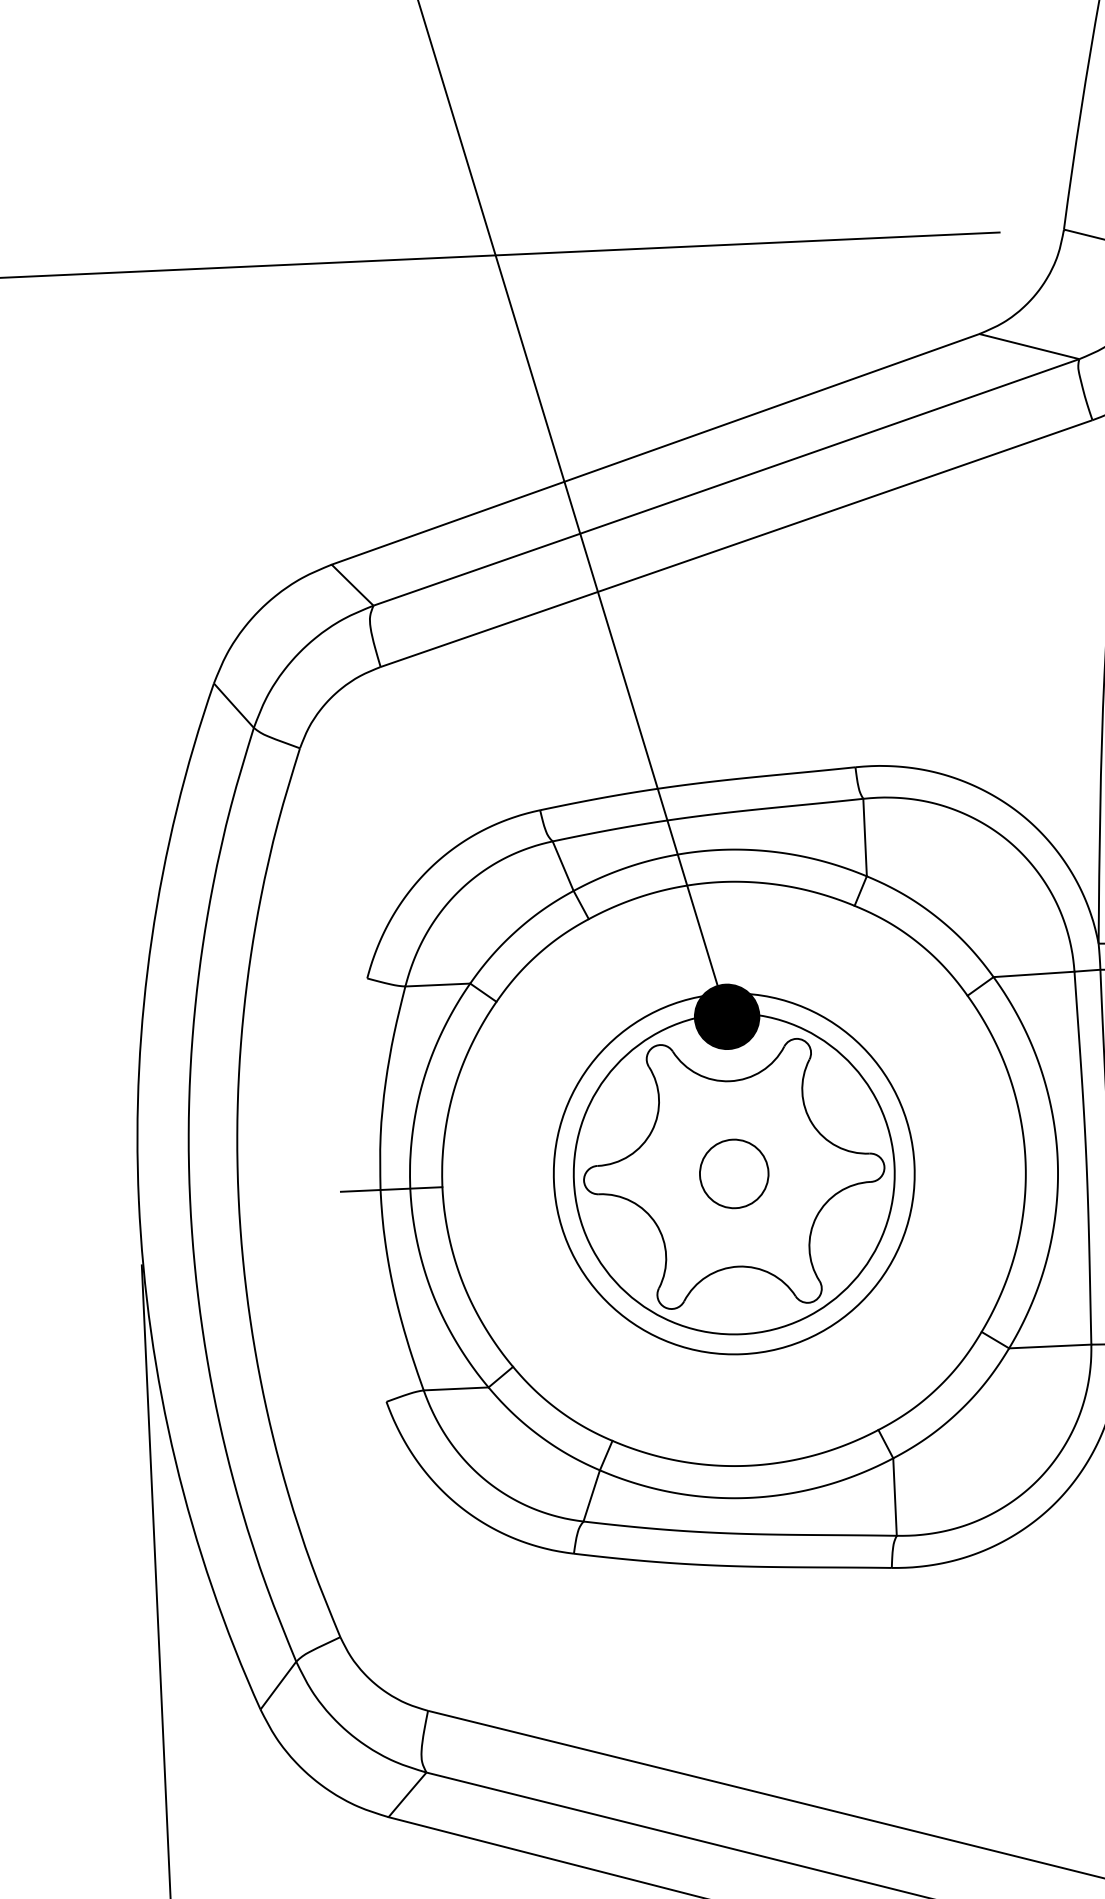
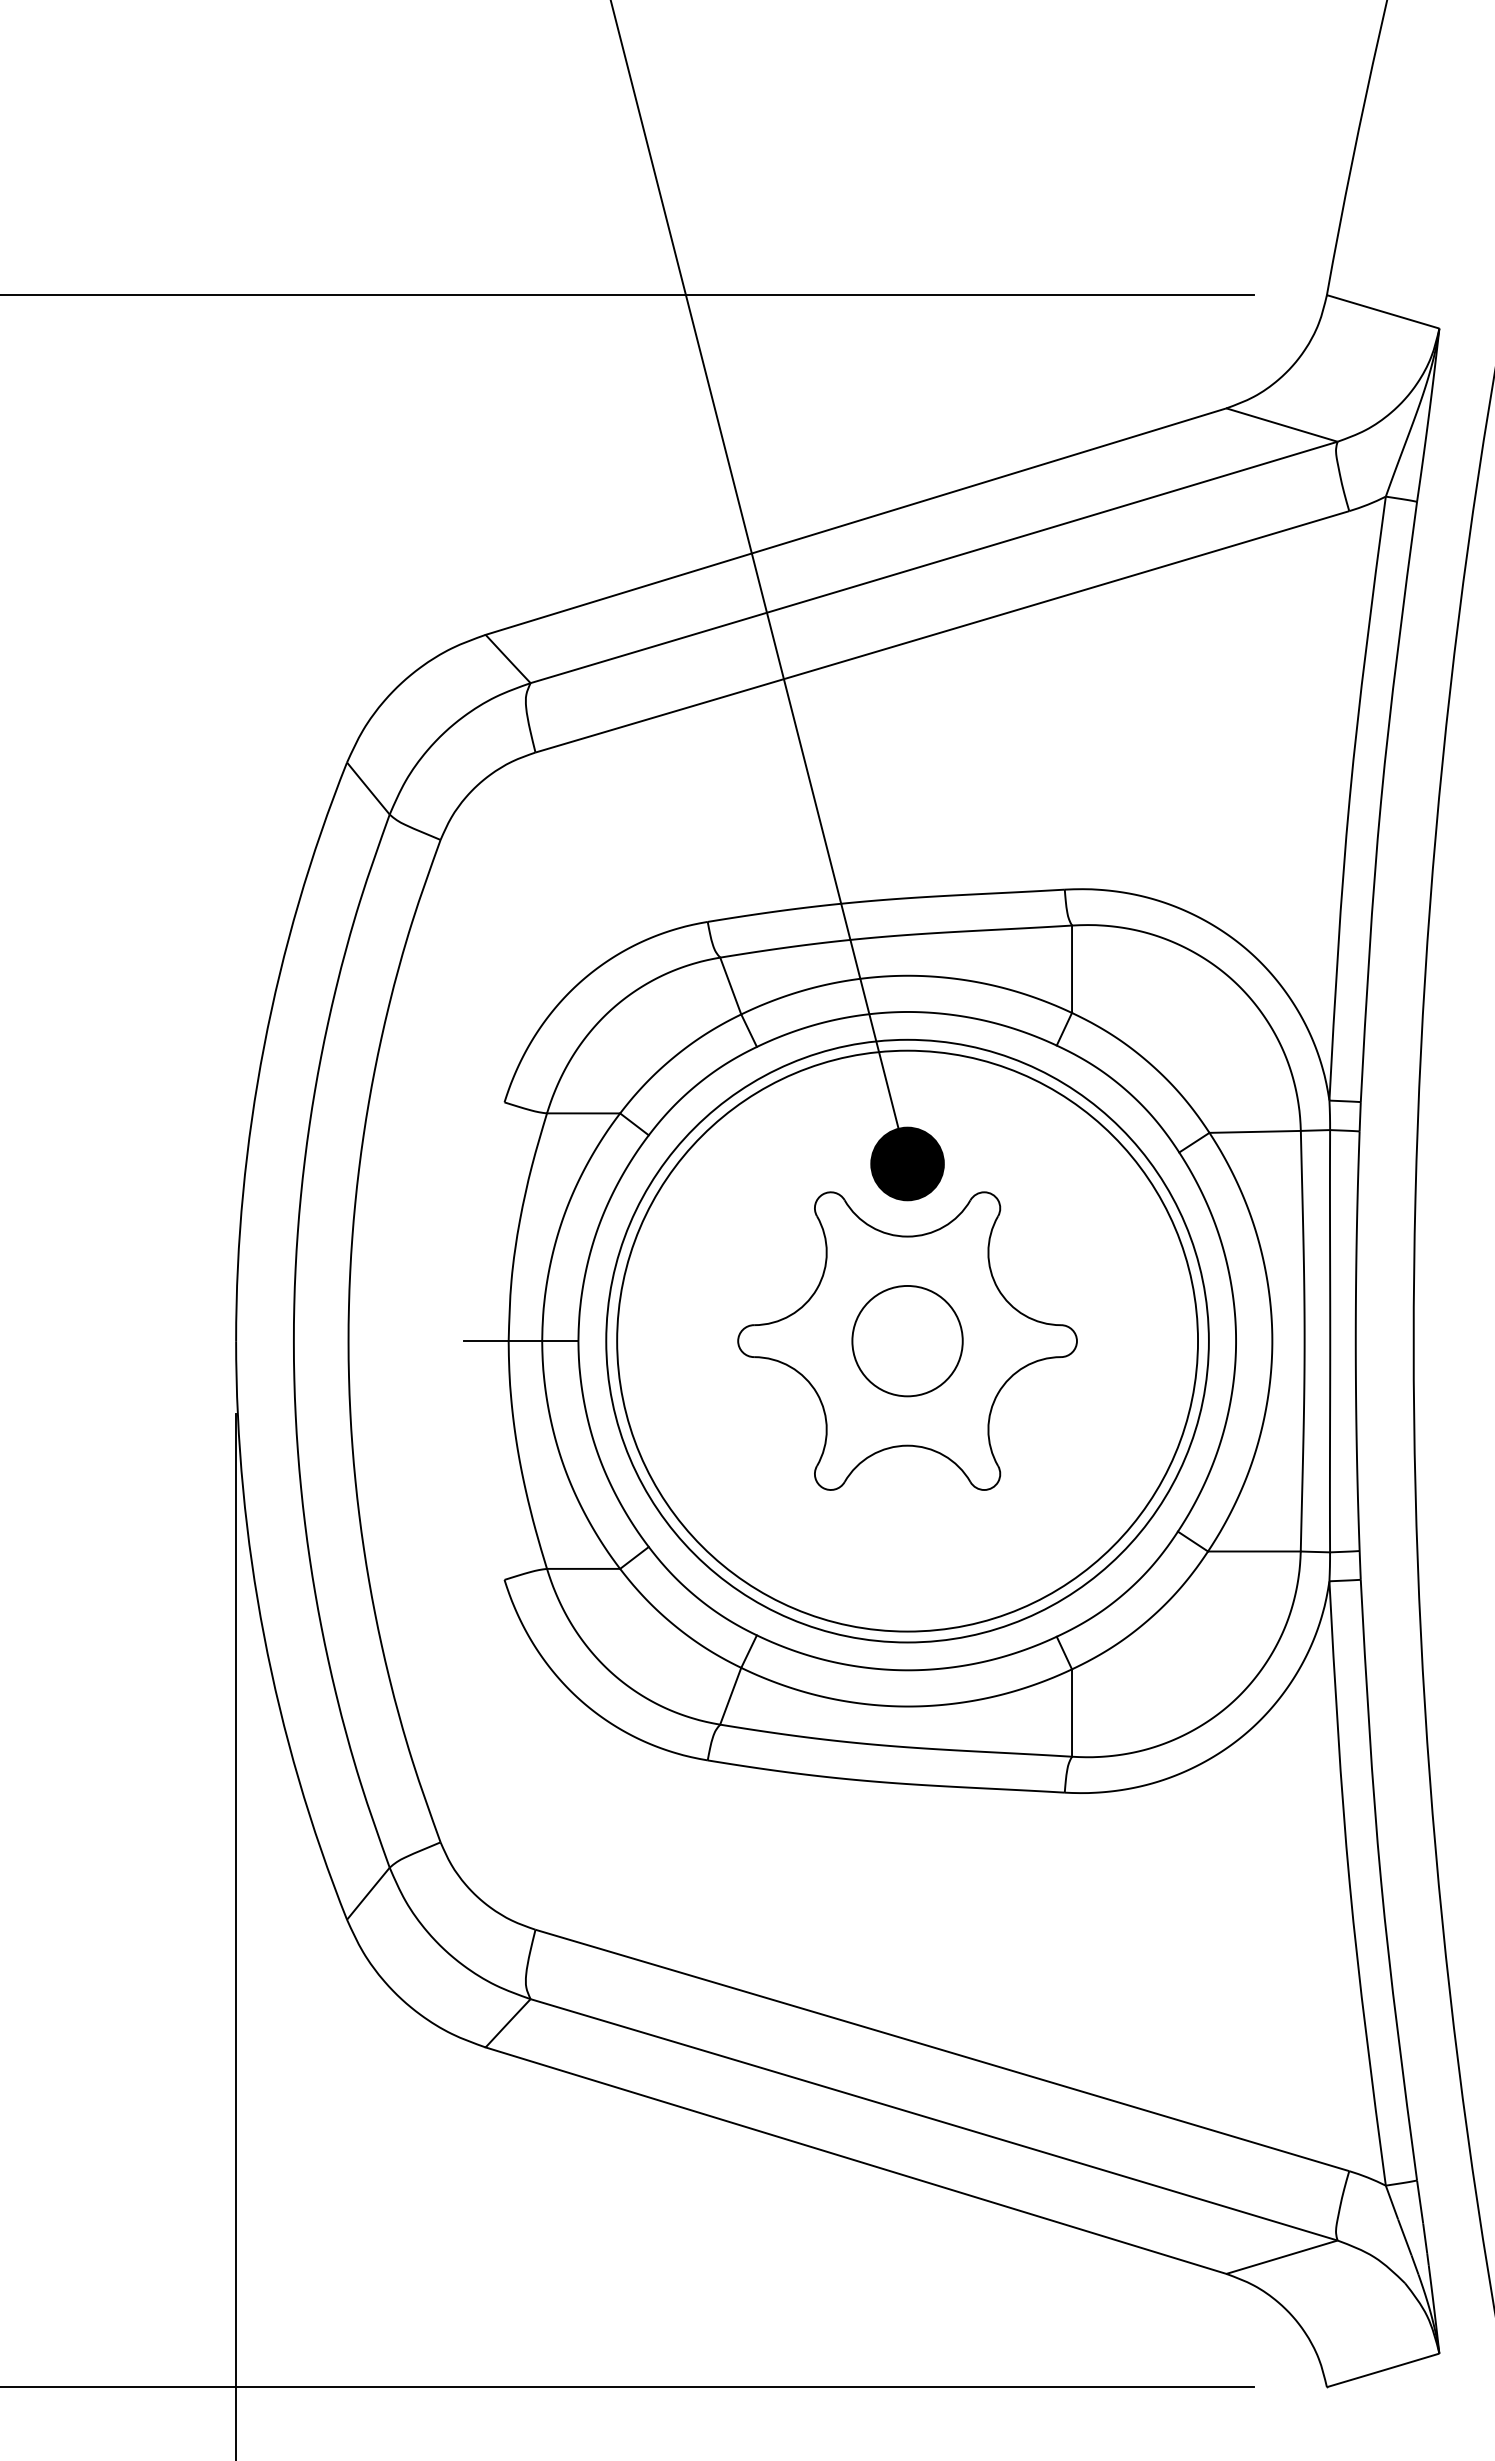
circle: (734, 1173) -> (907, 1340), size x1.43
circle: (734, 1173) -> (907, 1340), size x1.43
circle: (734, 1173) -> (907, 1340), size x1.67

